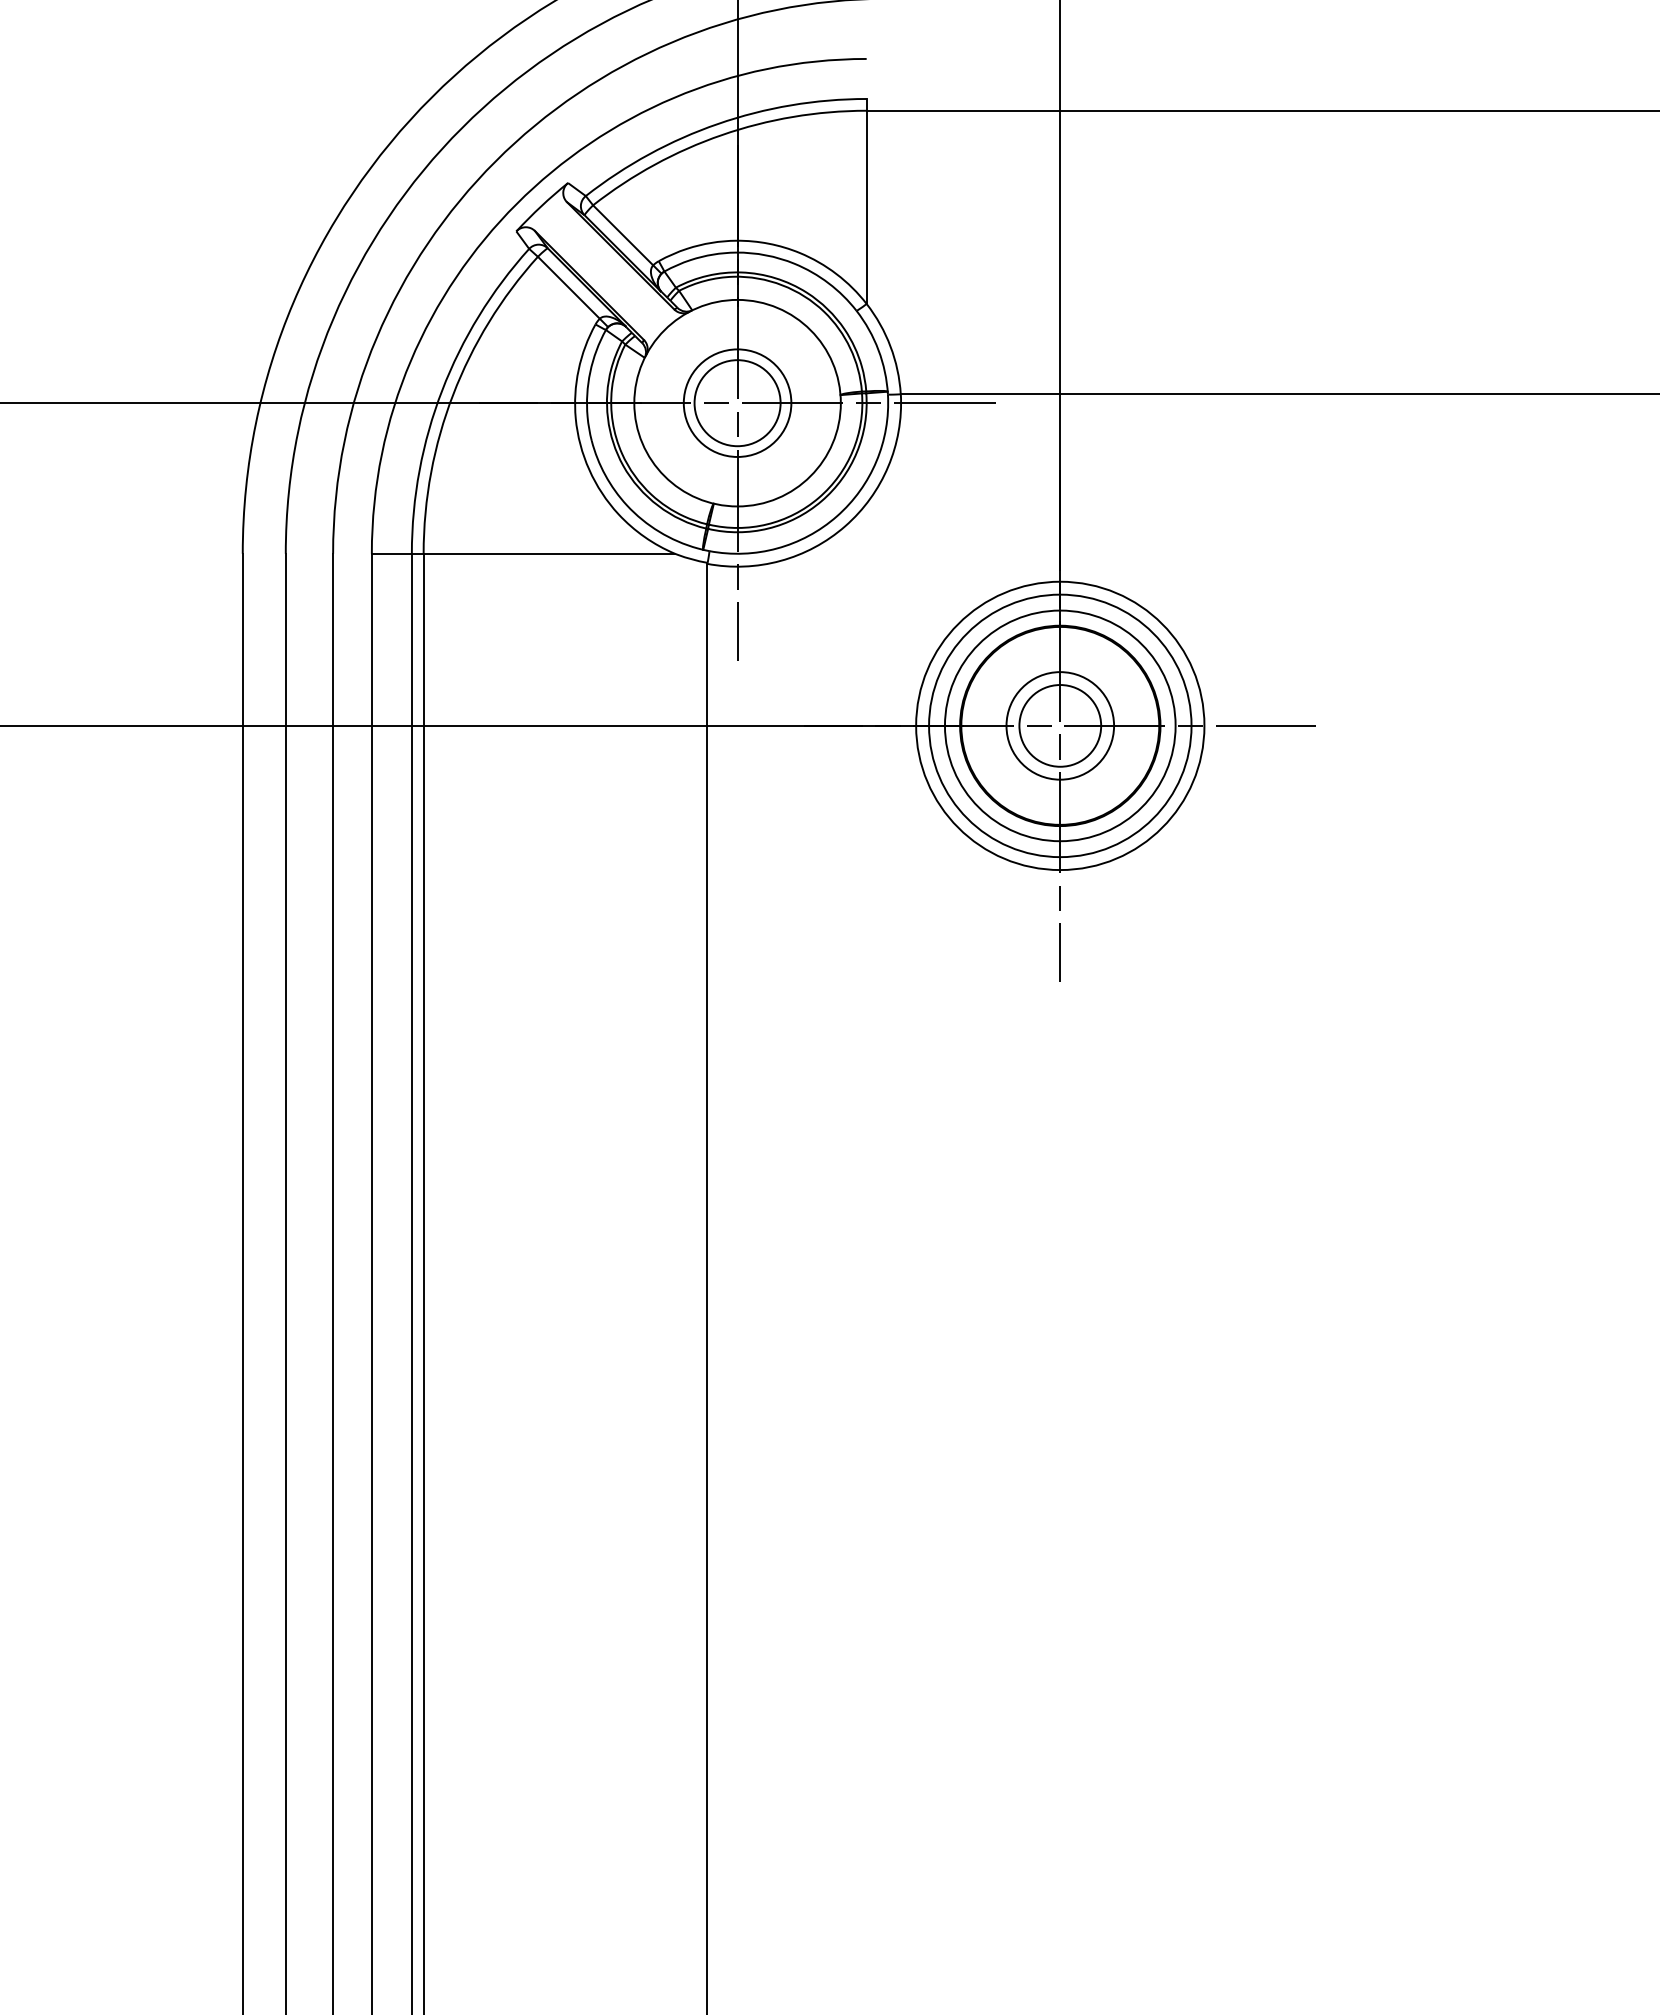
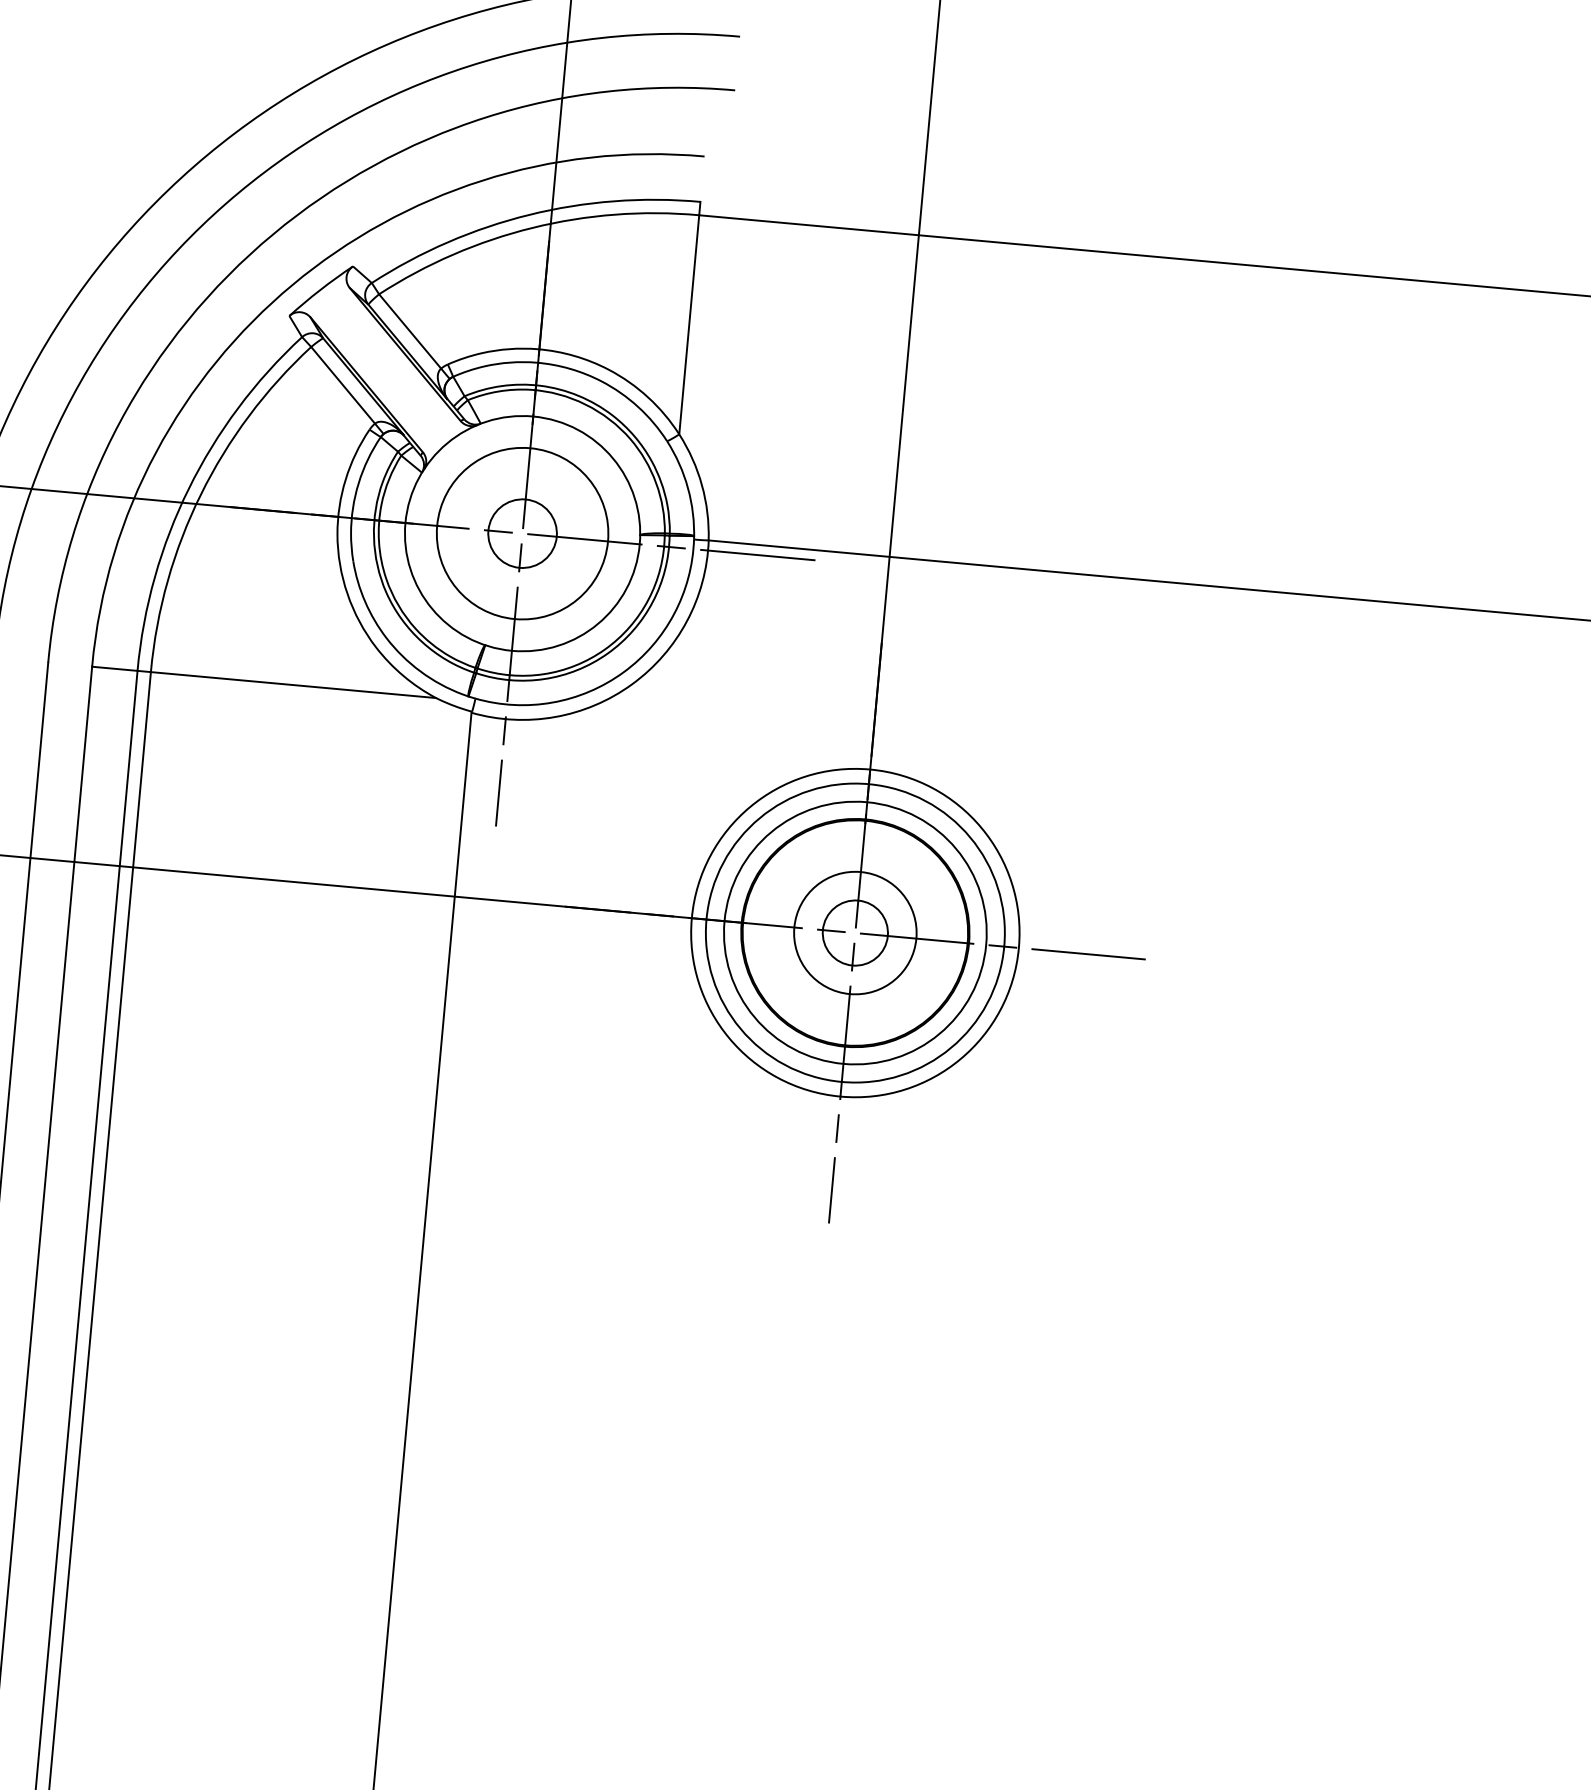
circle: (737, 402) -> (522, 532), size x1.4
circle: (737, 403) -> (522, 534), size x0.7
circle: (1060, 725) -> (855, 932), size x0.7

